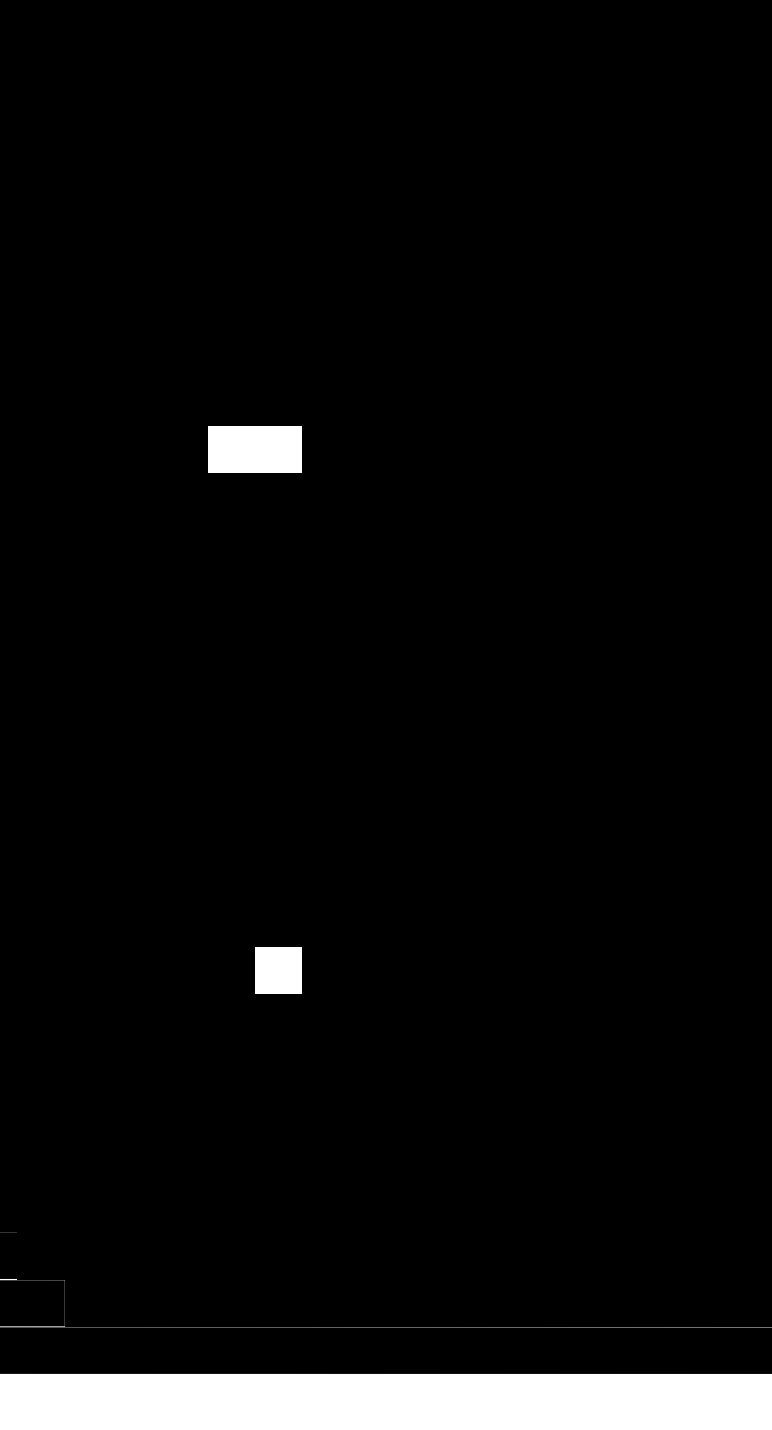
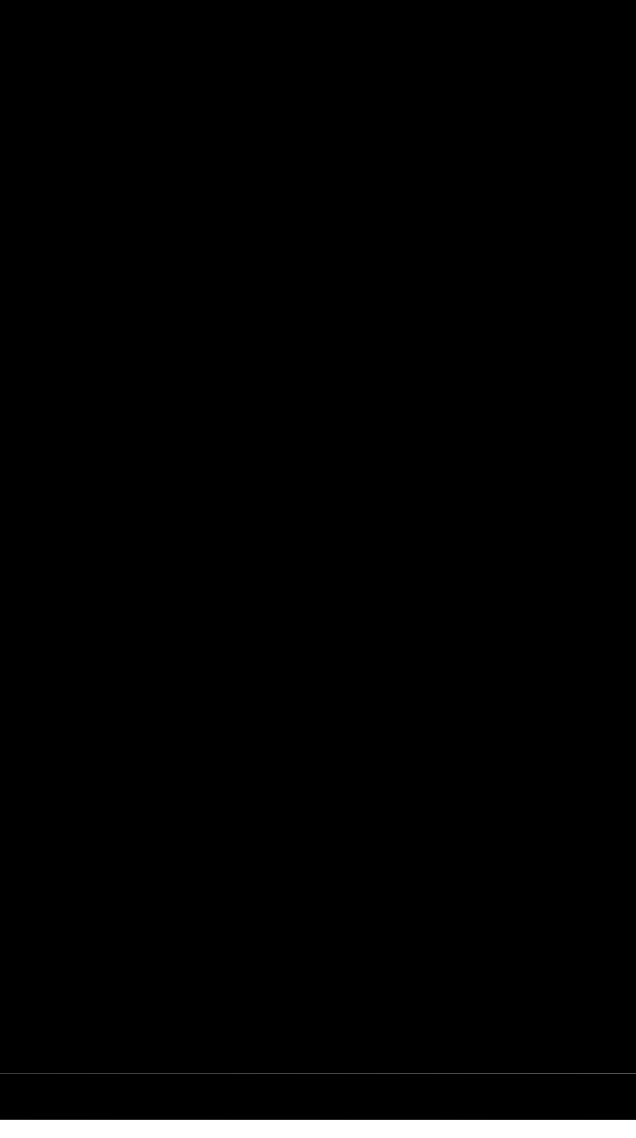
fill: (254, 448) -> (166, 194), added
fill: (278, 970) -> (190, 716), added

